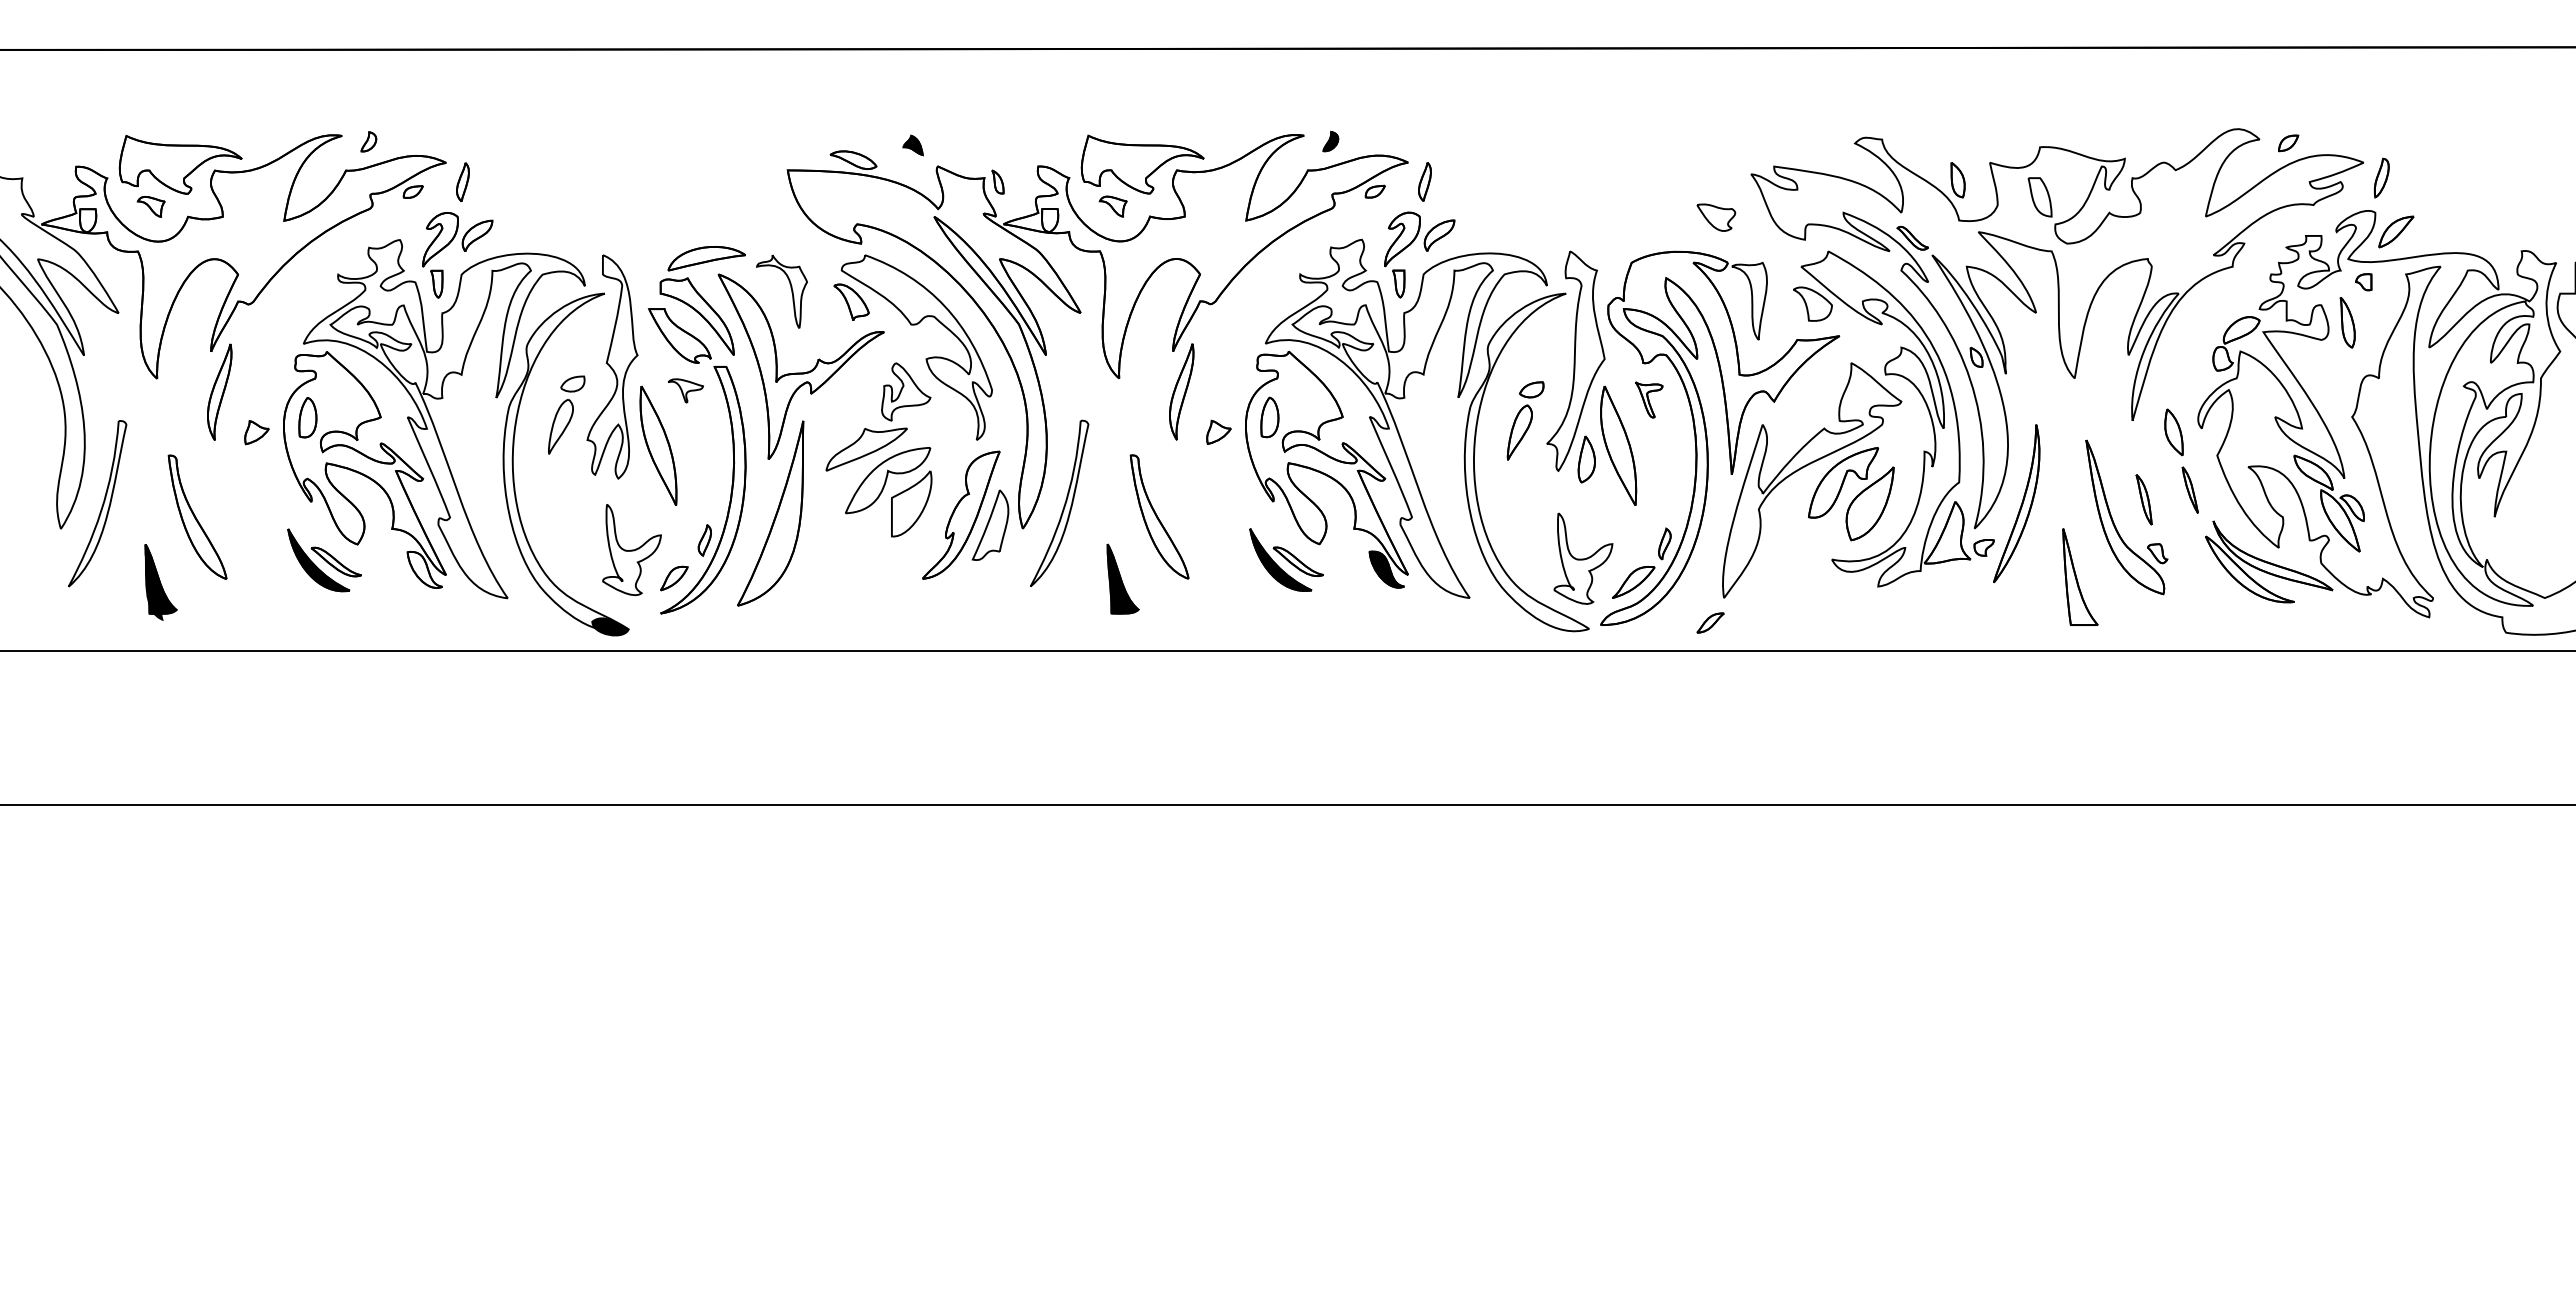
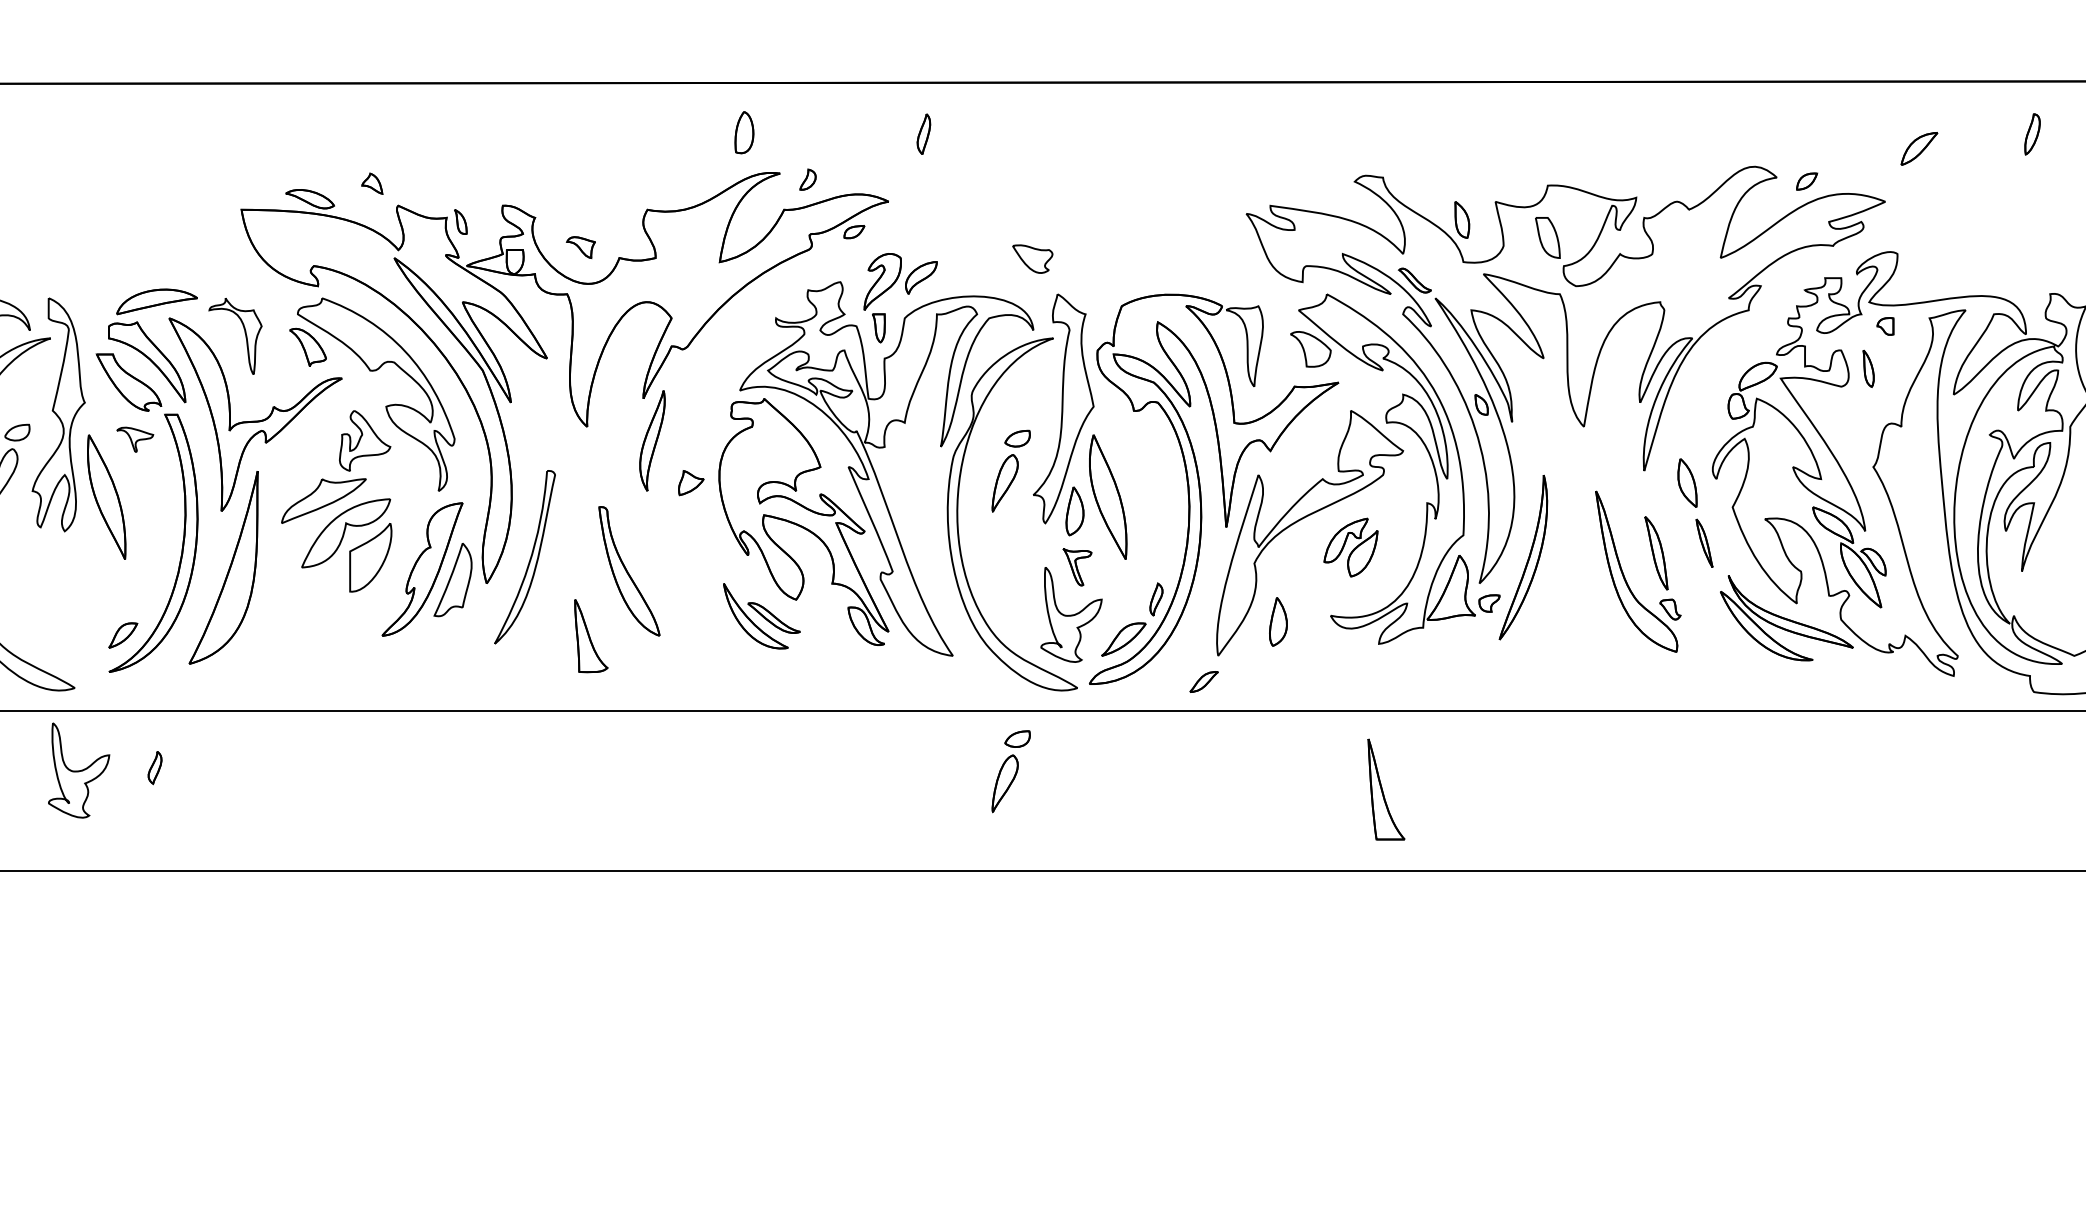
fill: (1330, 141) -> (807, 179), removed
fill: (912, 145) -> (371, 183), removed
part: (1142, 164) -> (611, 203), removed
part: (2381, 177) -> (2032, 133), moved
part: (1424, 181) -> (923, 133), moved
part: (1716, 217) -> (1032, 258), moved
part: (2396, 231) -> (1919, 148), moved
part: (2347, 322) -> (1868, 368), size x0.7
part: (1649, 399) -> (1077, 566), moved
part: (1269, 417) -> (744, 132), moved
part: (1851, 494) -> (1351, 547), size x0.6
part: (2143, 499) -> (1655, 553), size x1.4
part: (704, 540) -> (154, 767), moved
part: (631, 550) -> (78, 771), moved
fill: (1280, 559) -> (755, 615), removed
part: (1781, 565) -> (1278, 621), added
fill: (1386, 569) -> (866, 626), removed
part: (2080, 576) -> (1386, 788), moved
fill: (1122, 578) -> (590, 635), removed
fill: (610, 626) -> (56, 685), removed
part: (1525, 708) -> (1011, 771), added

